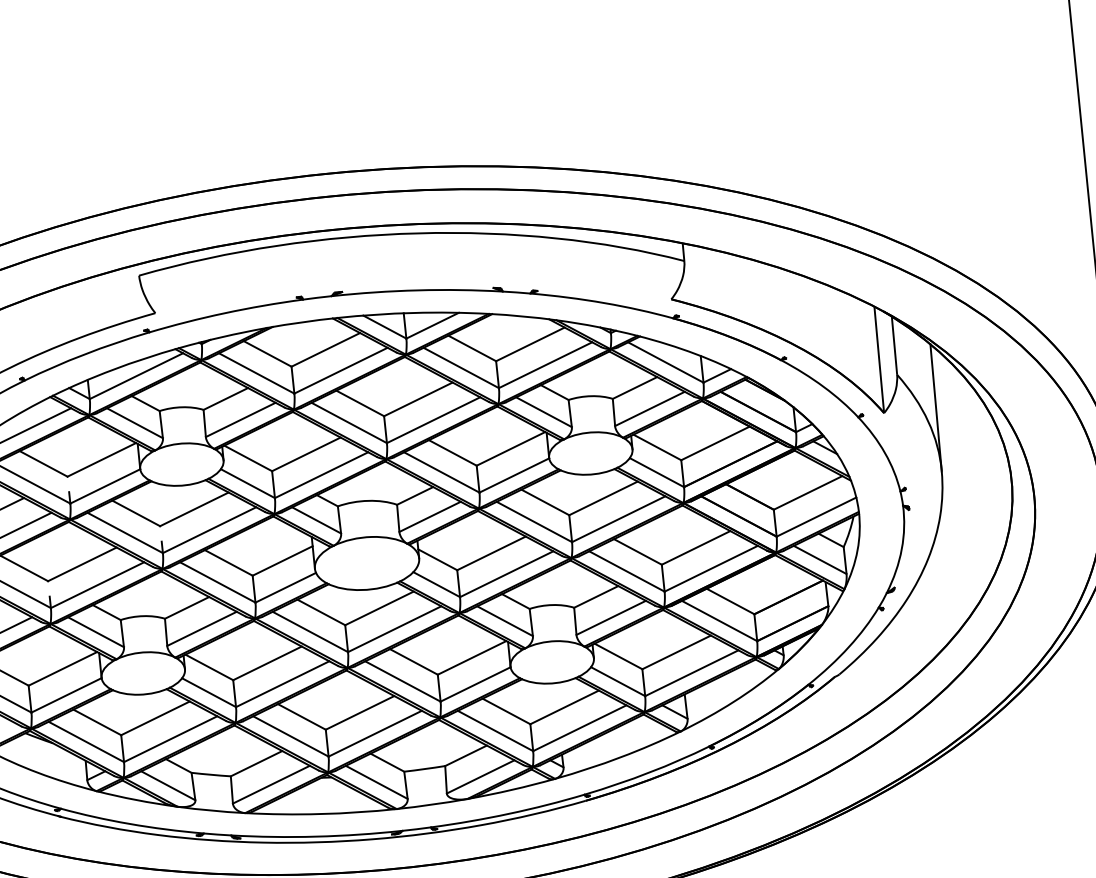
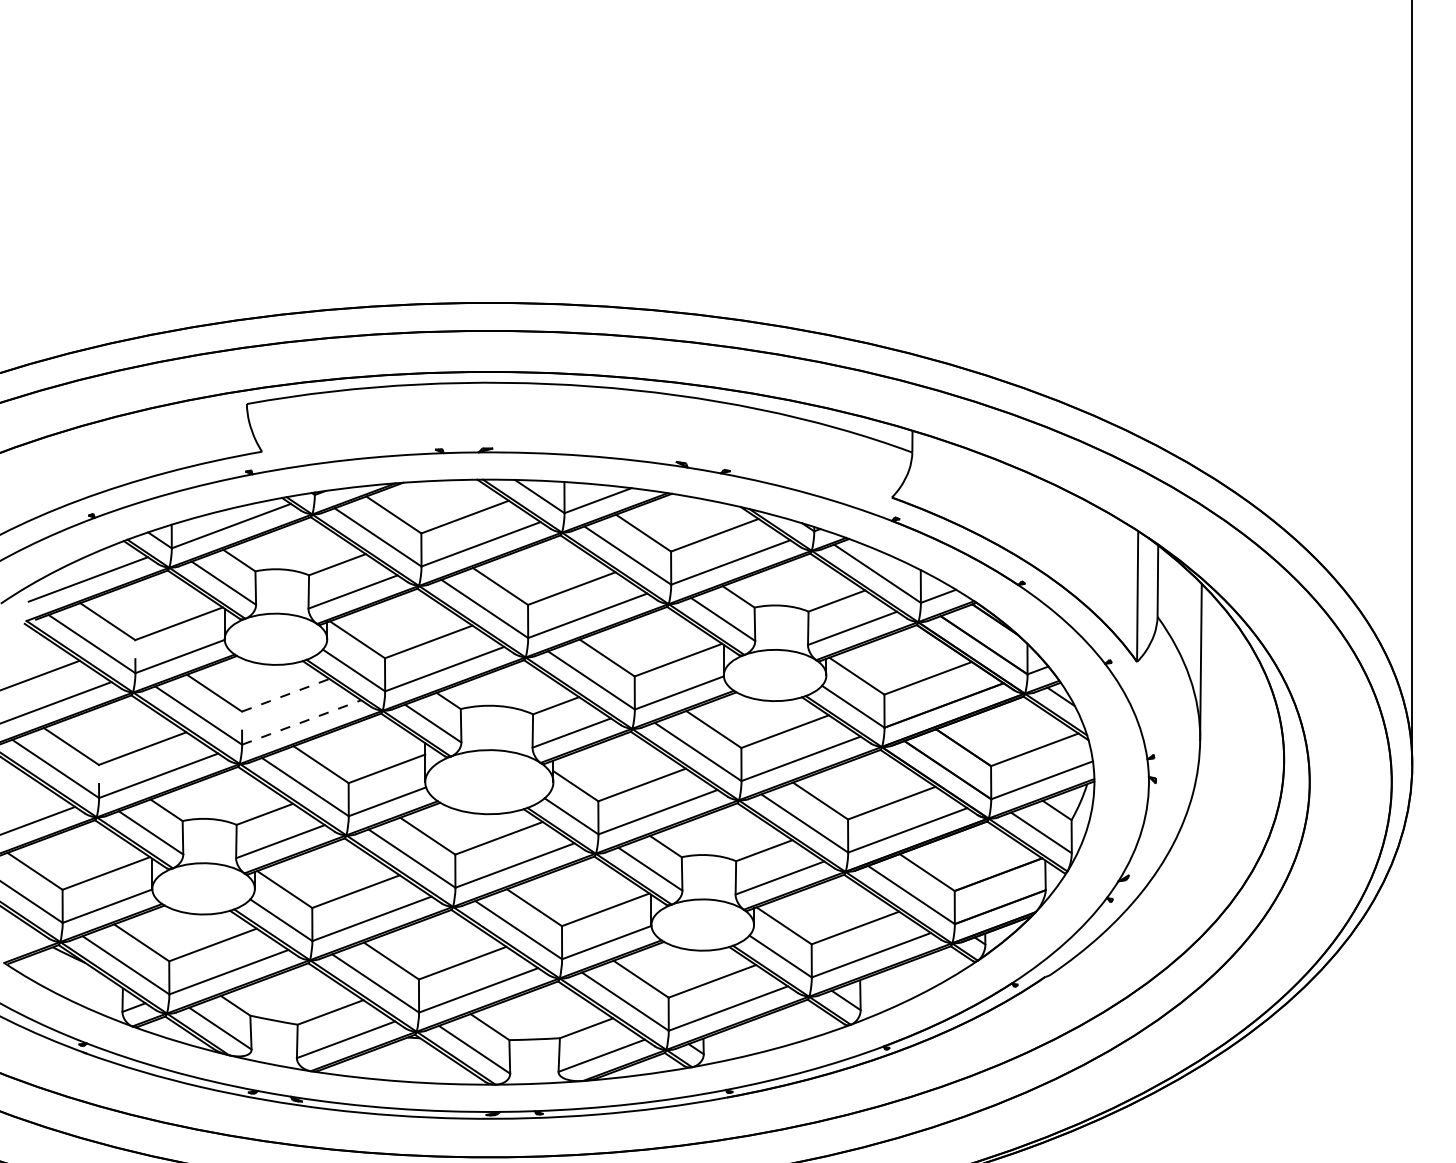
line: (194, 509) -> (285, 695), solid -> dashed
line: (209, 530) -> (301, 722), solid -> dashed

